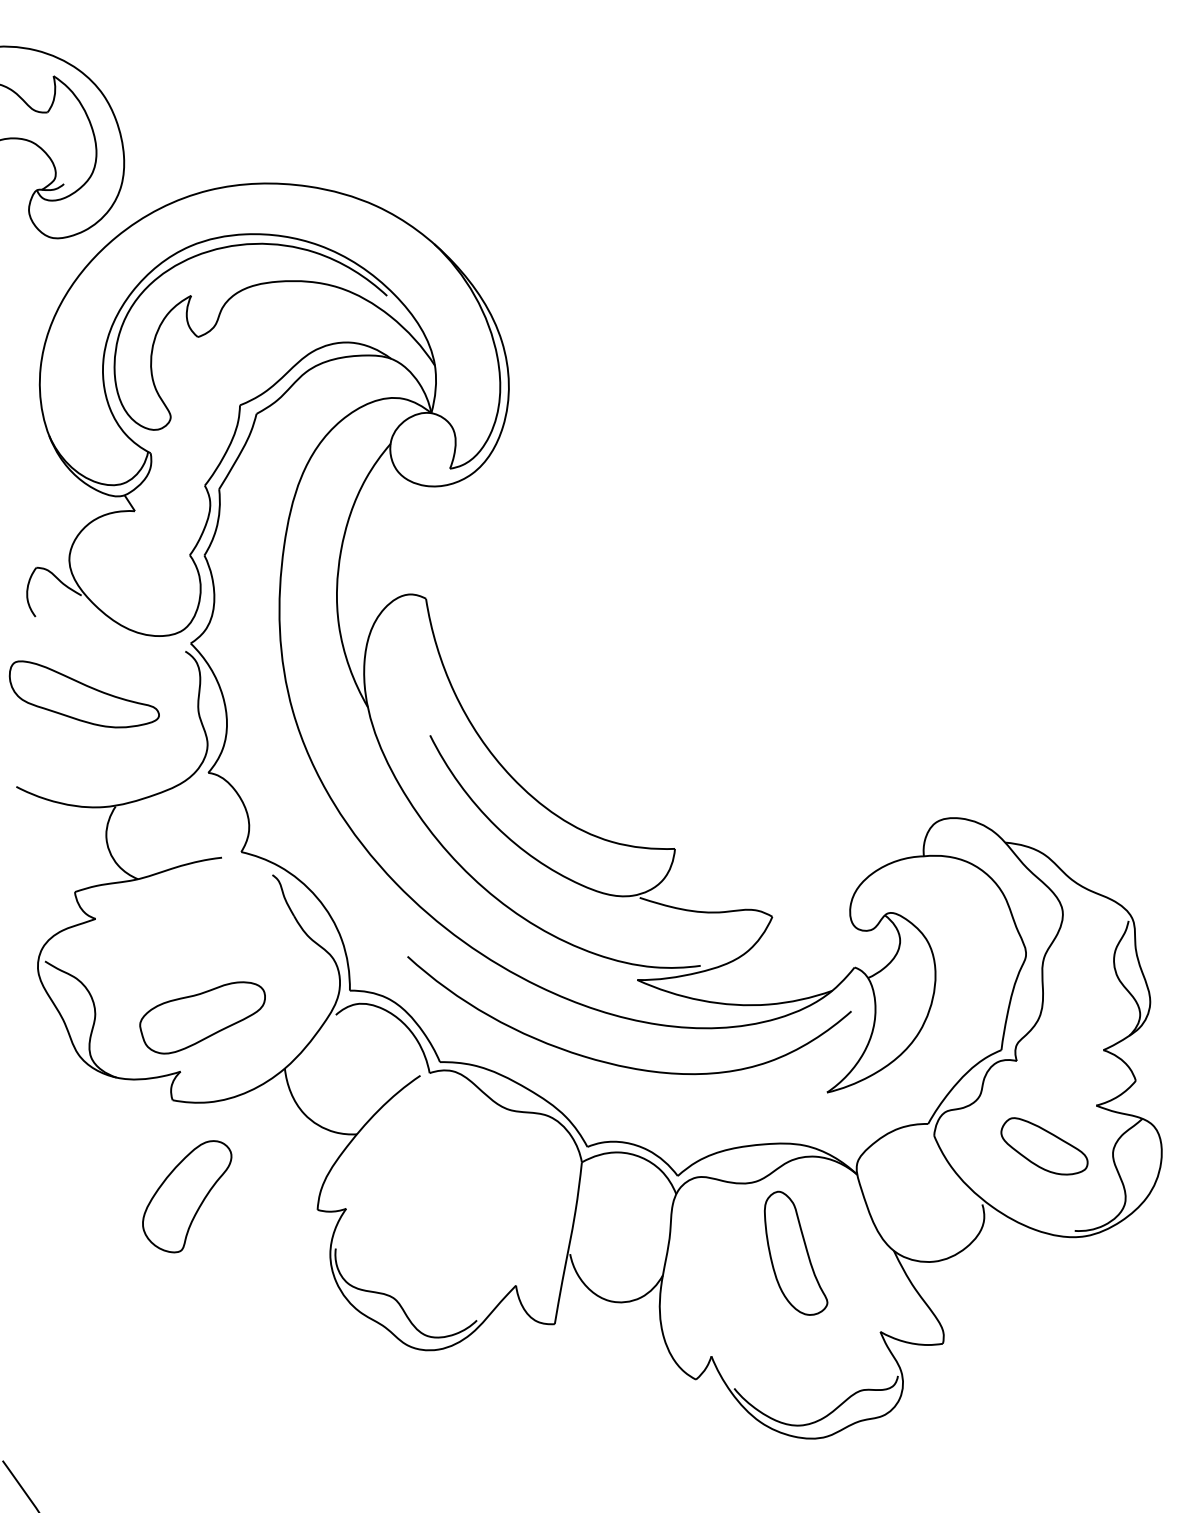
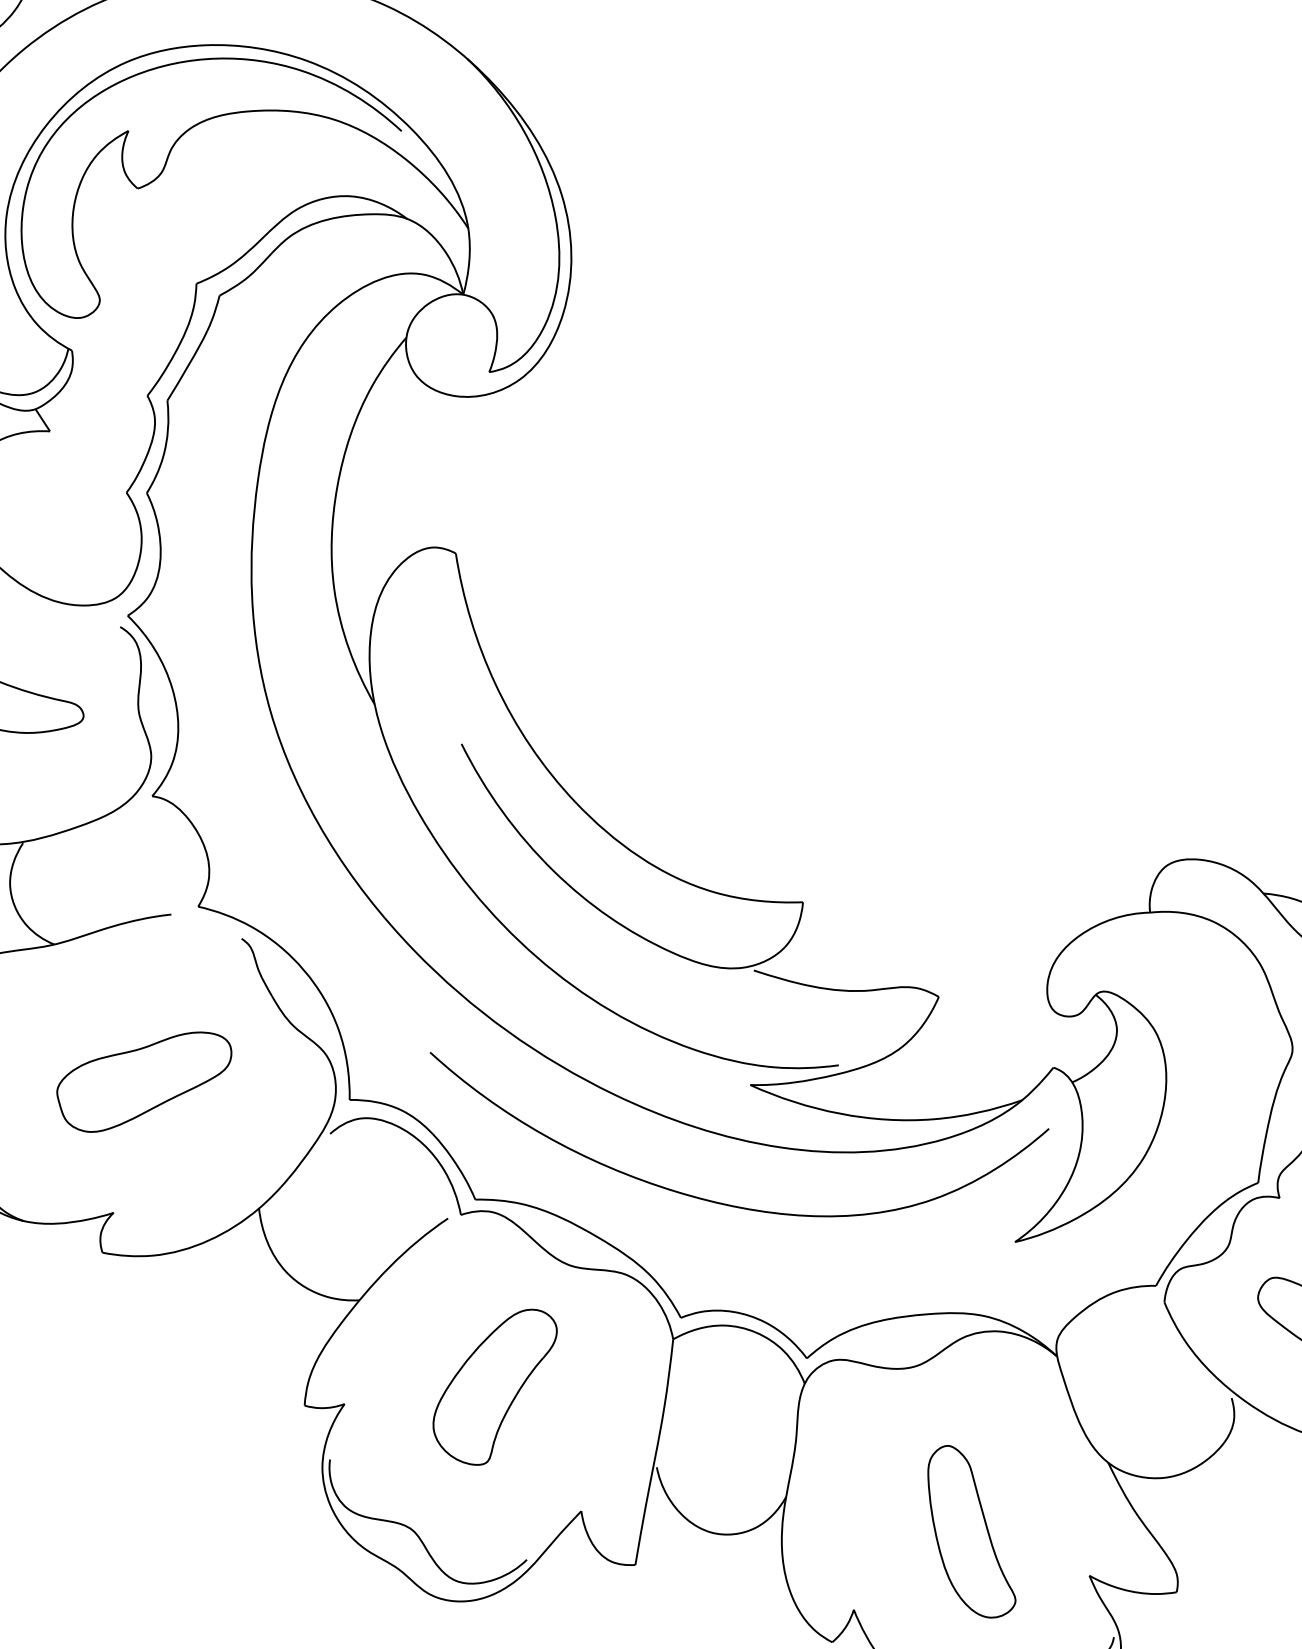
part: (202, 1017) -> (144, 1081), moved
part: (187, 1196) -> (495, 1386), moved
part: (796, 1252) -> (972, 1530), moved

